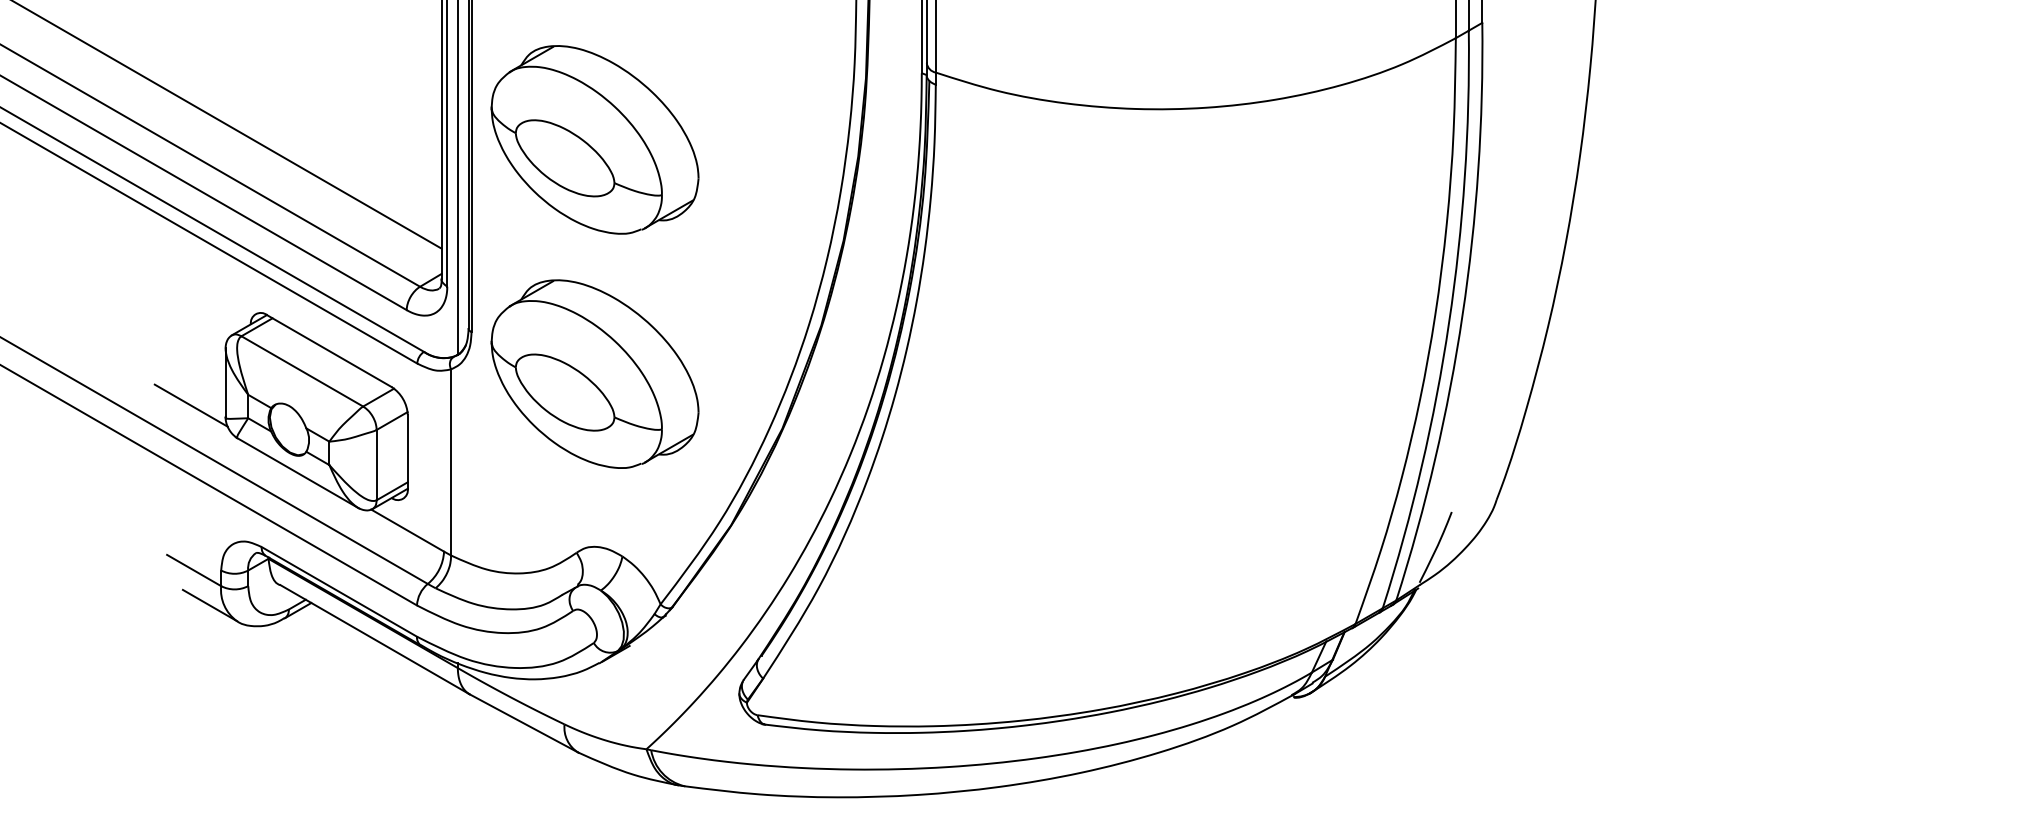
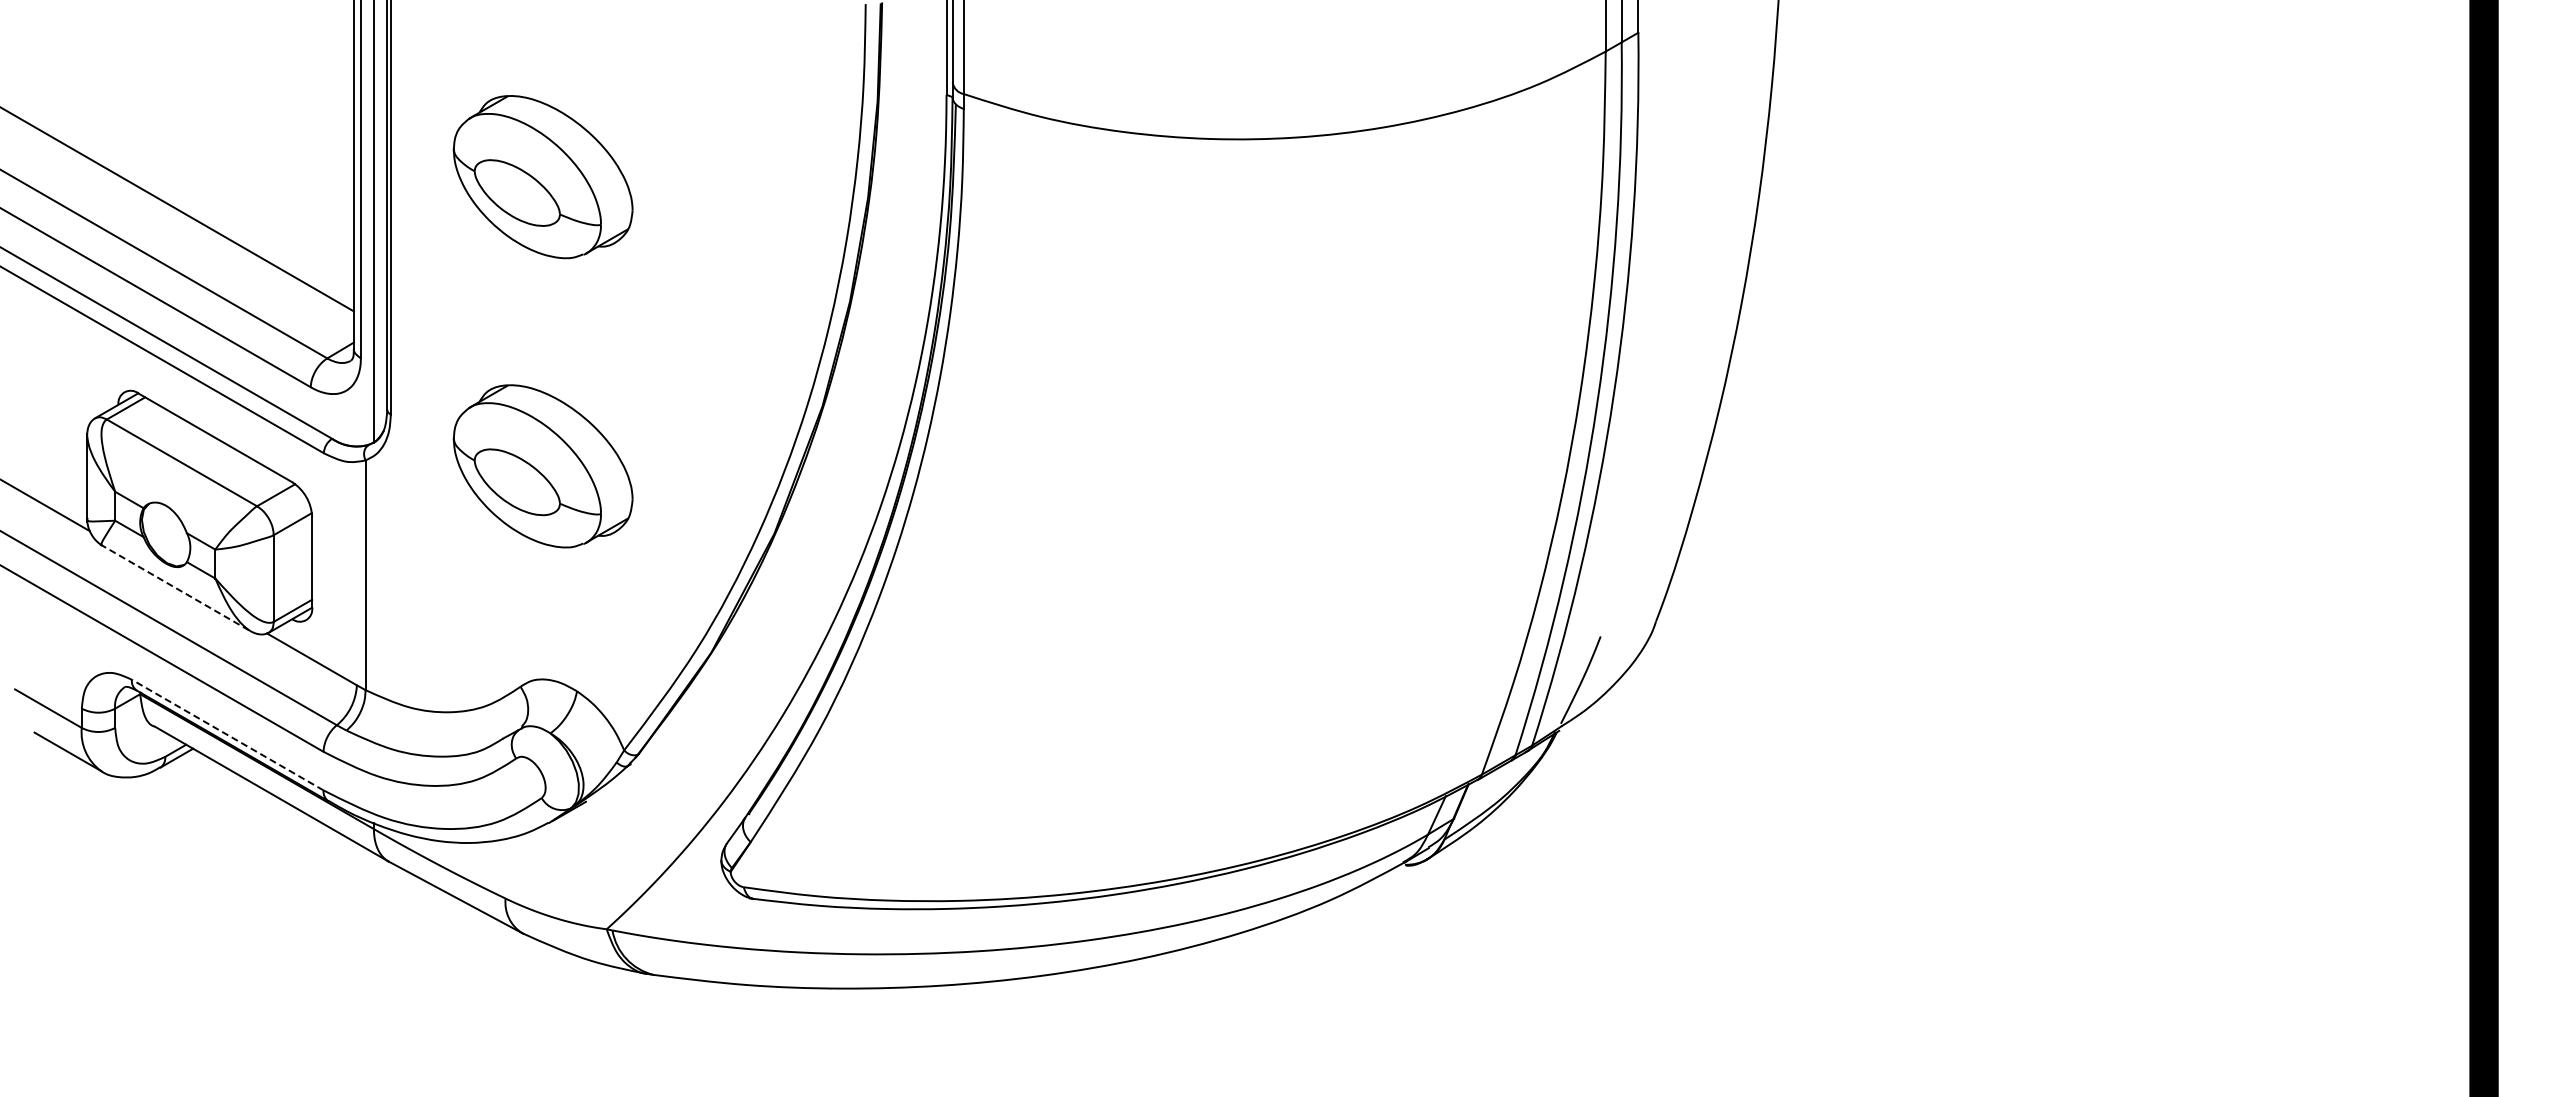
part: (594, 139) -> (542, 176), size x0.7
part: (594, 374) -> (542, 466), size x0.7
line: (297, 473) -> (176, 588), solid -> dashed
line: (339, 592) -> (227, 735), solid -> dashed

